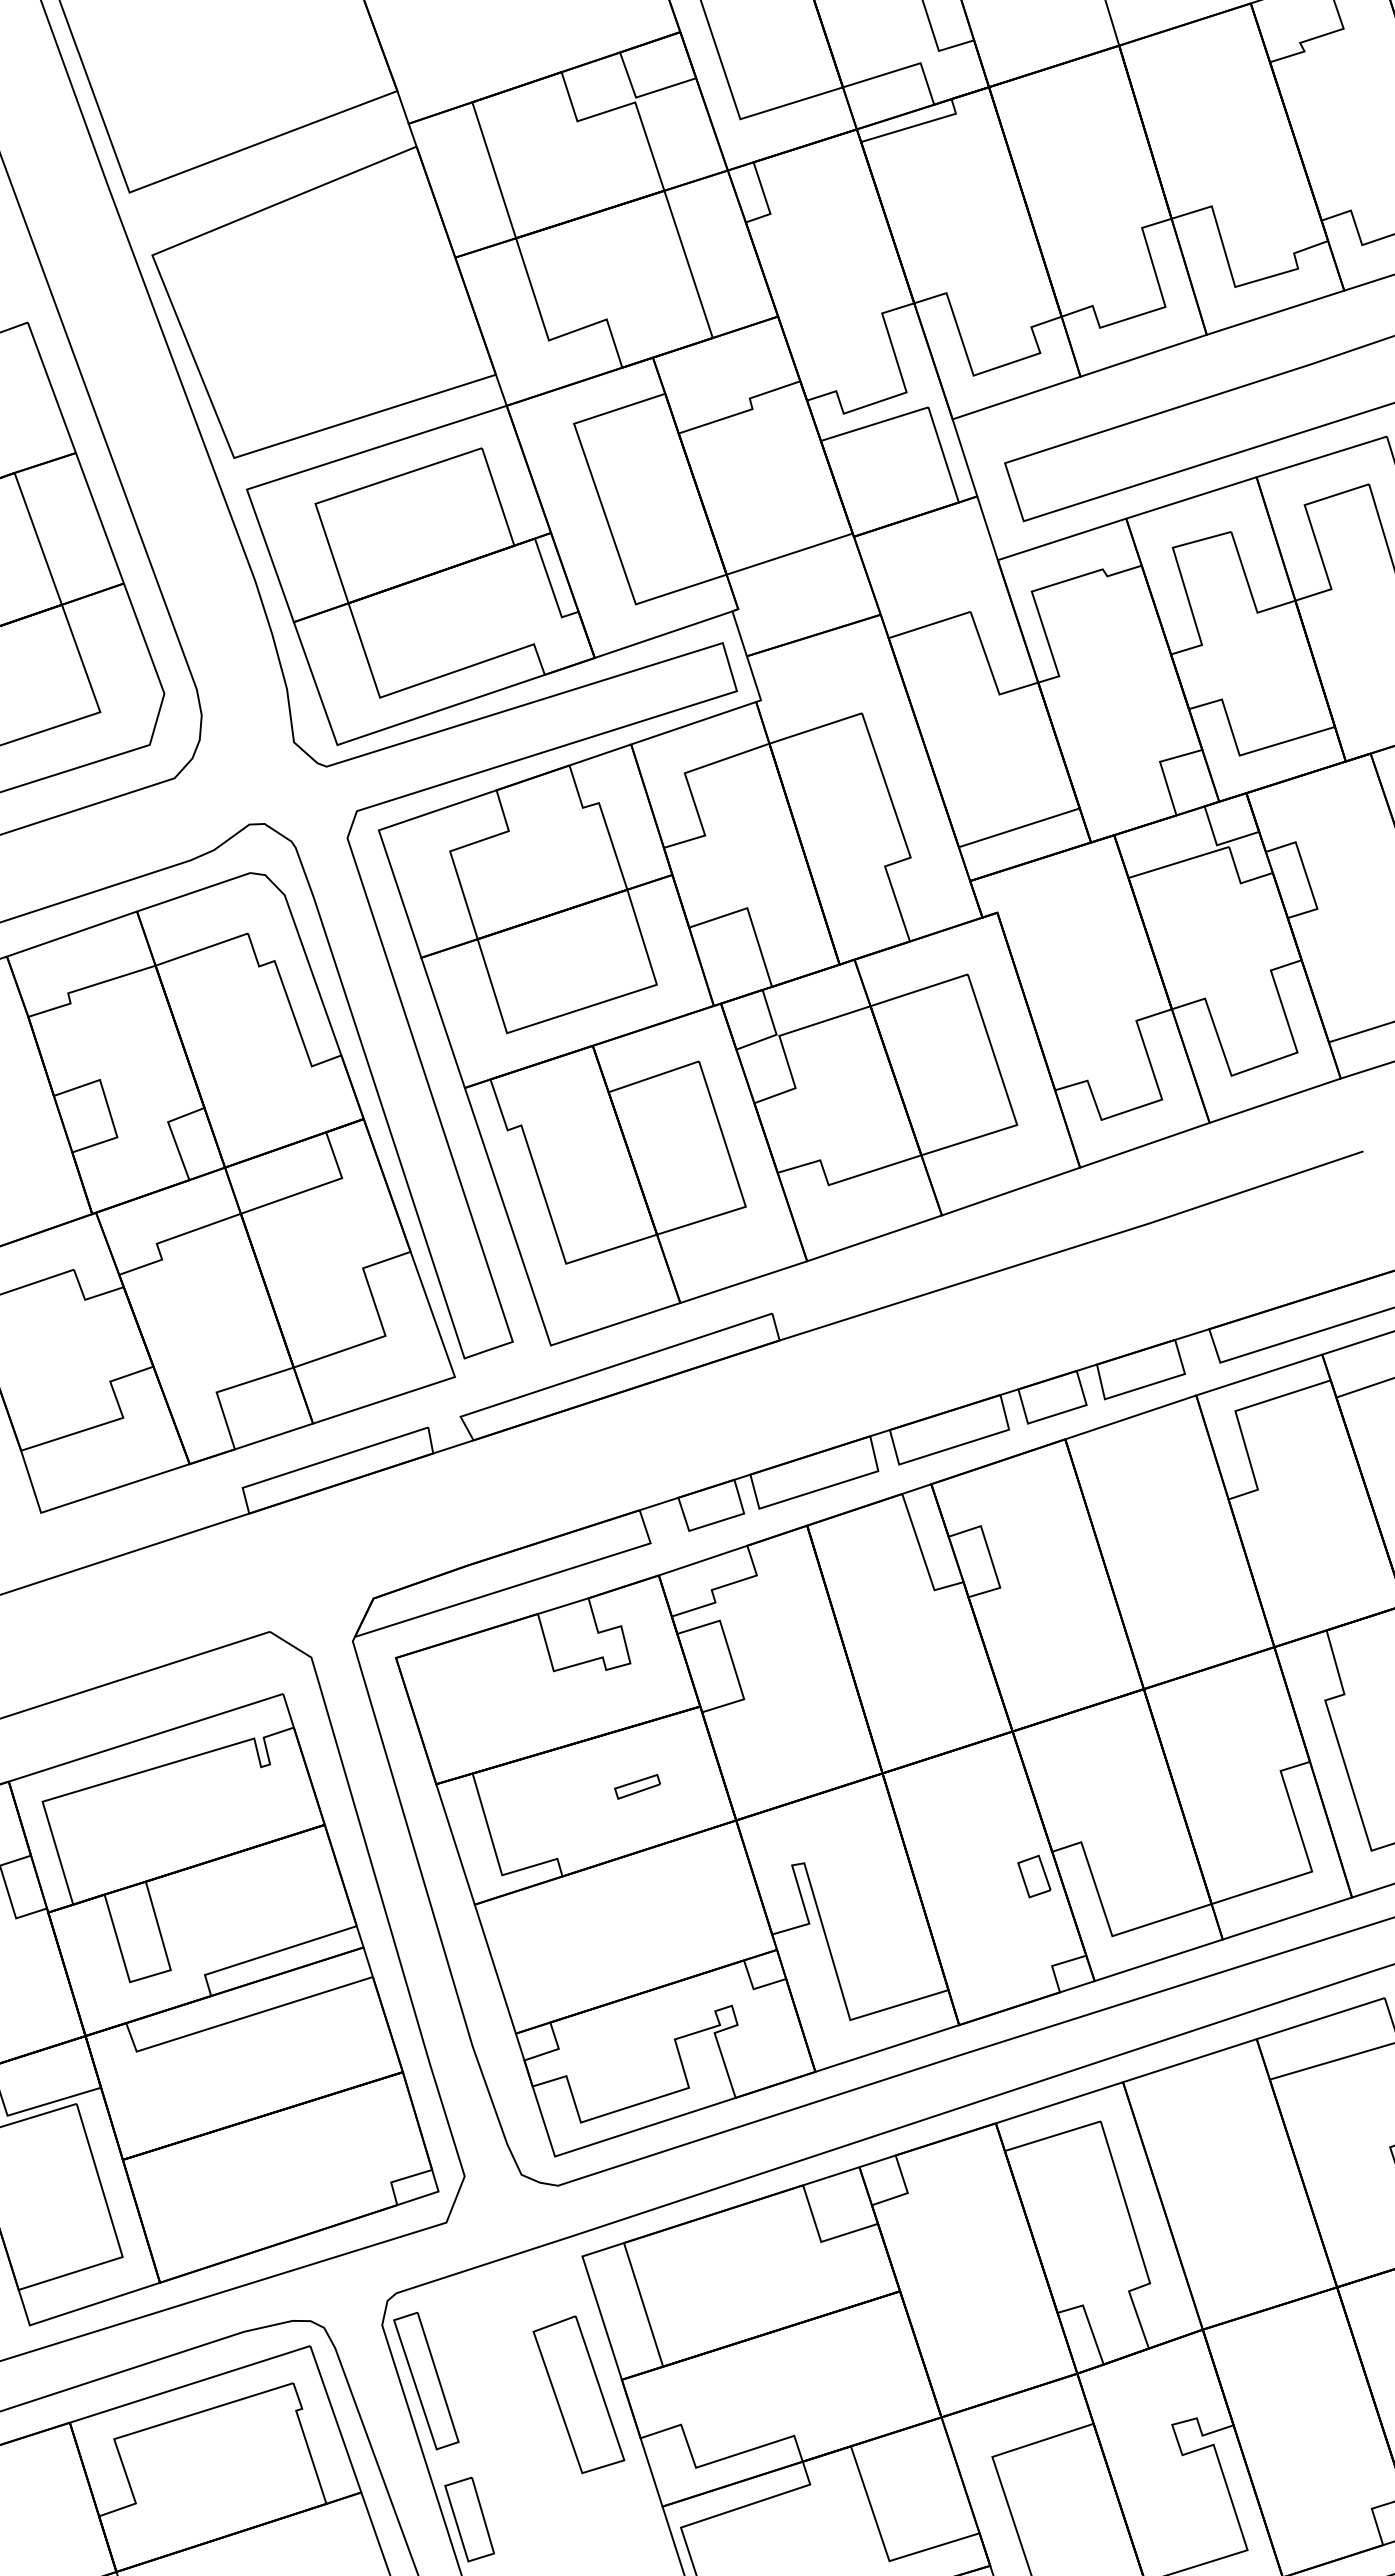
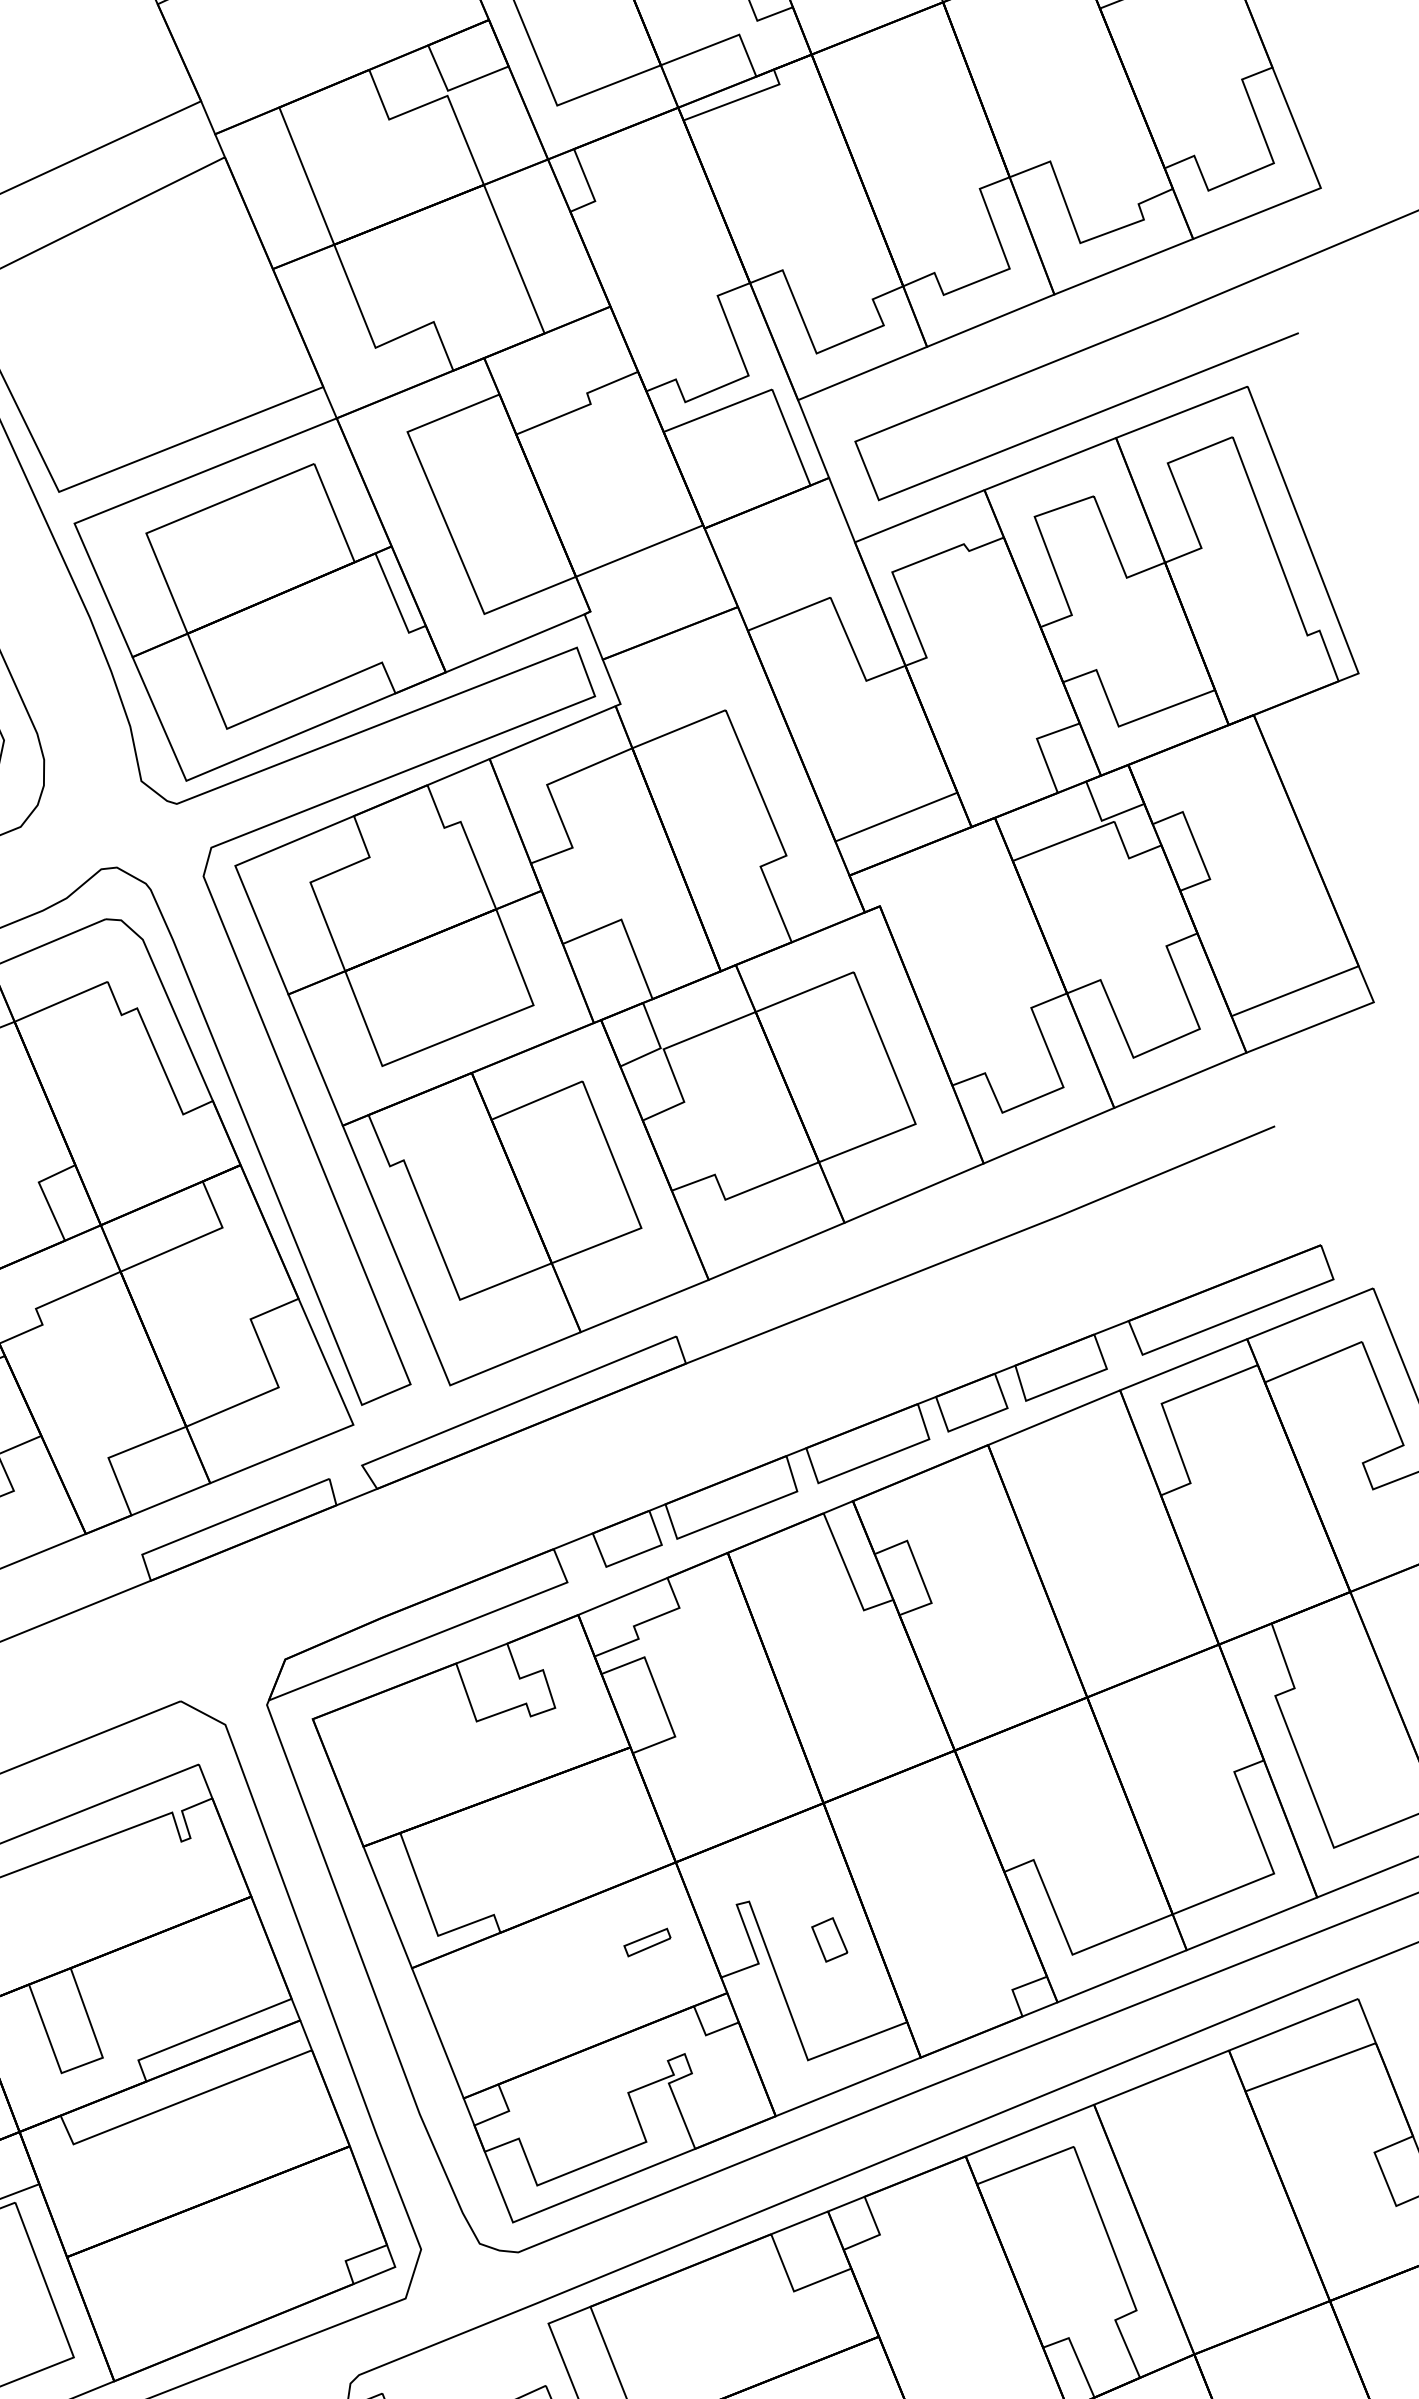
part: (637, 1786) -> (647, 1942), moved
part: (1034, 1876) -> (829, 1939), moved

